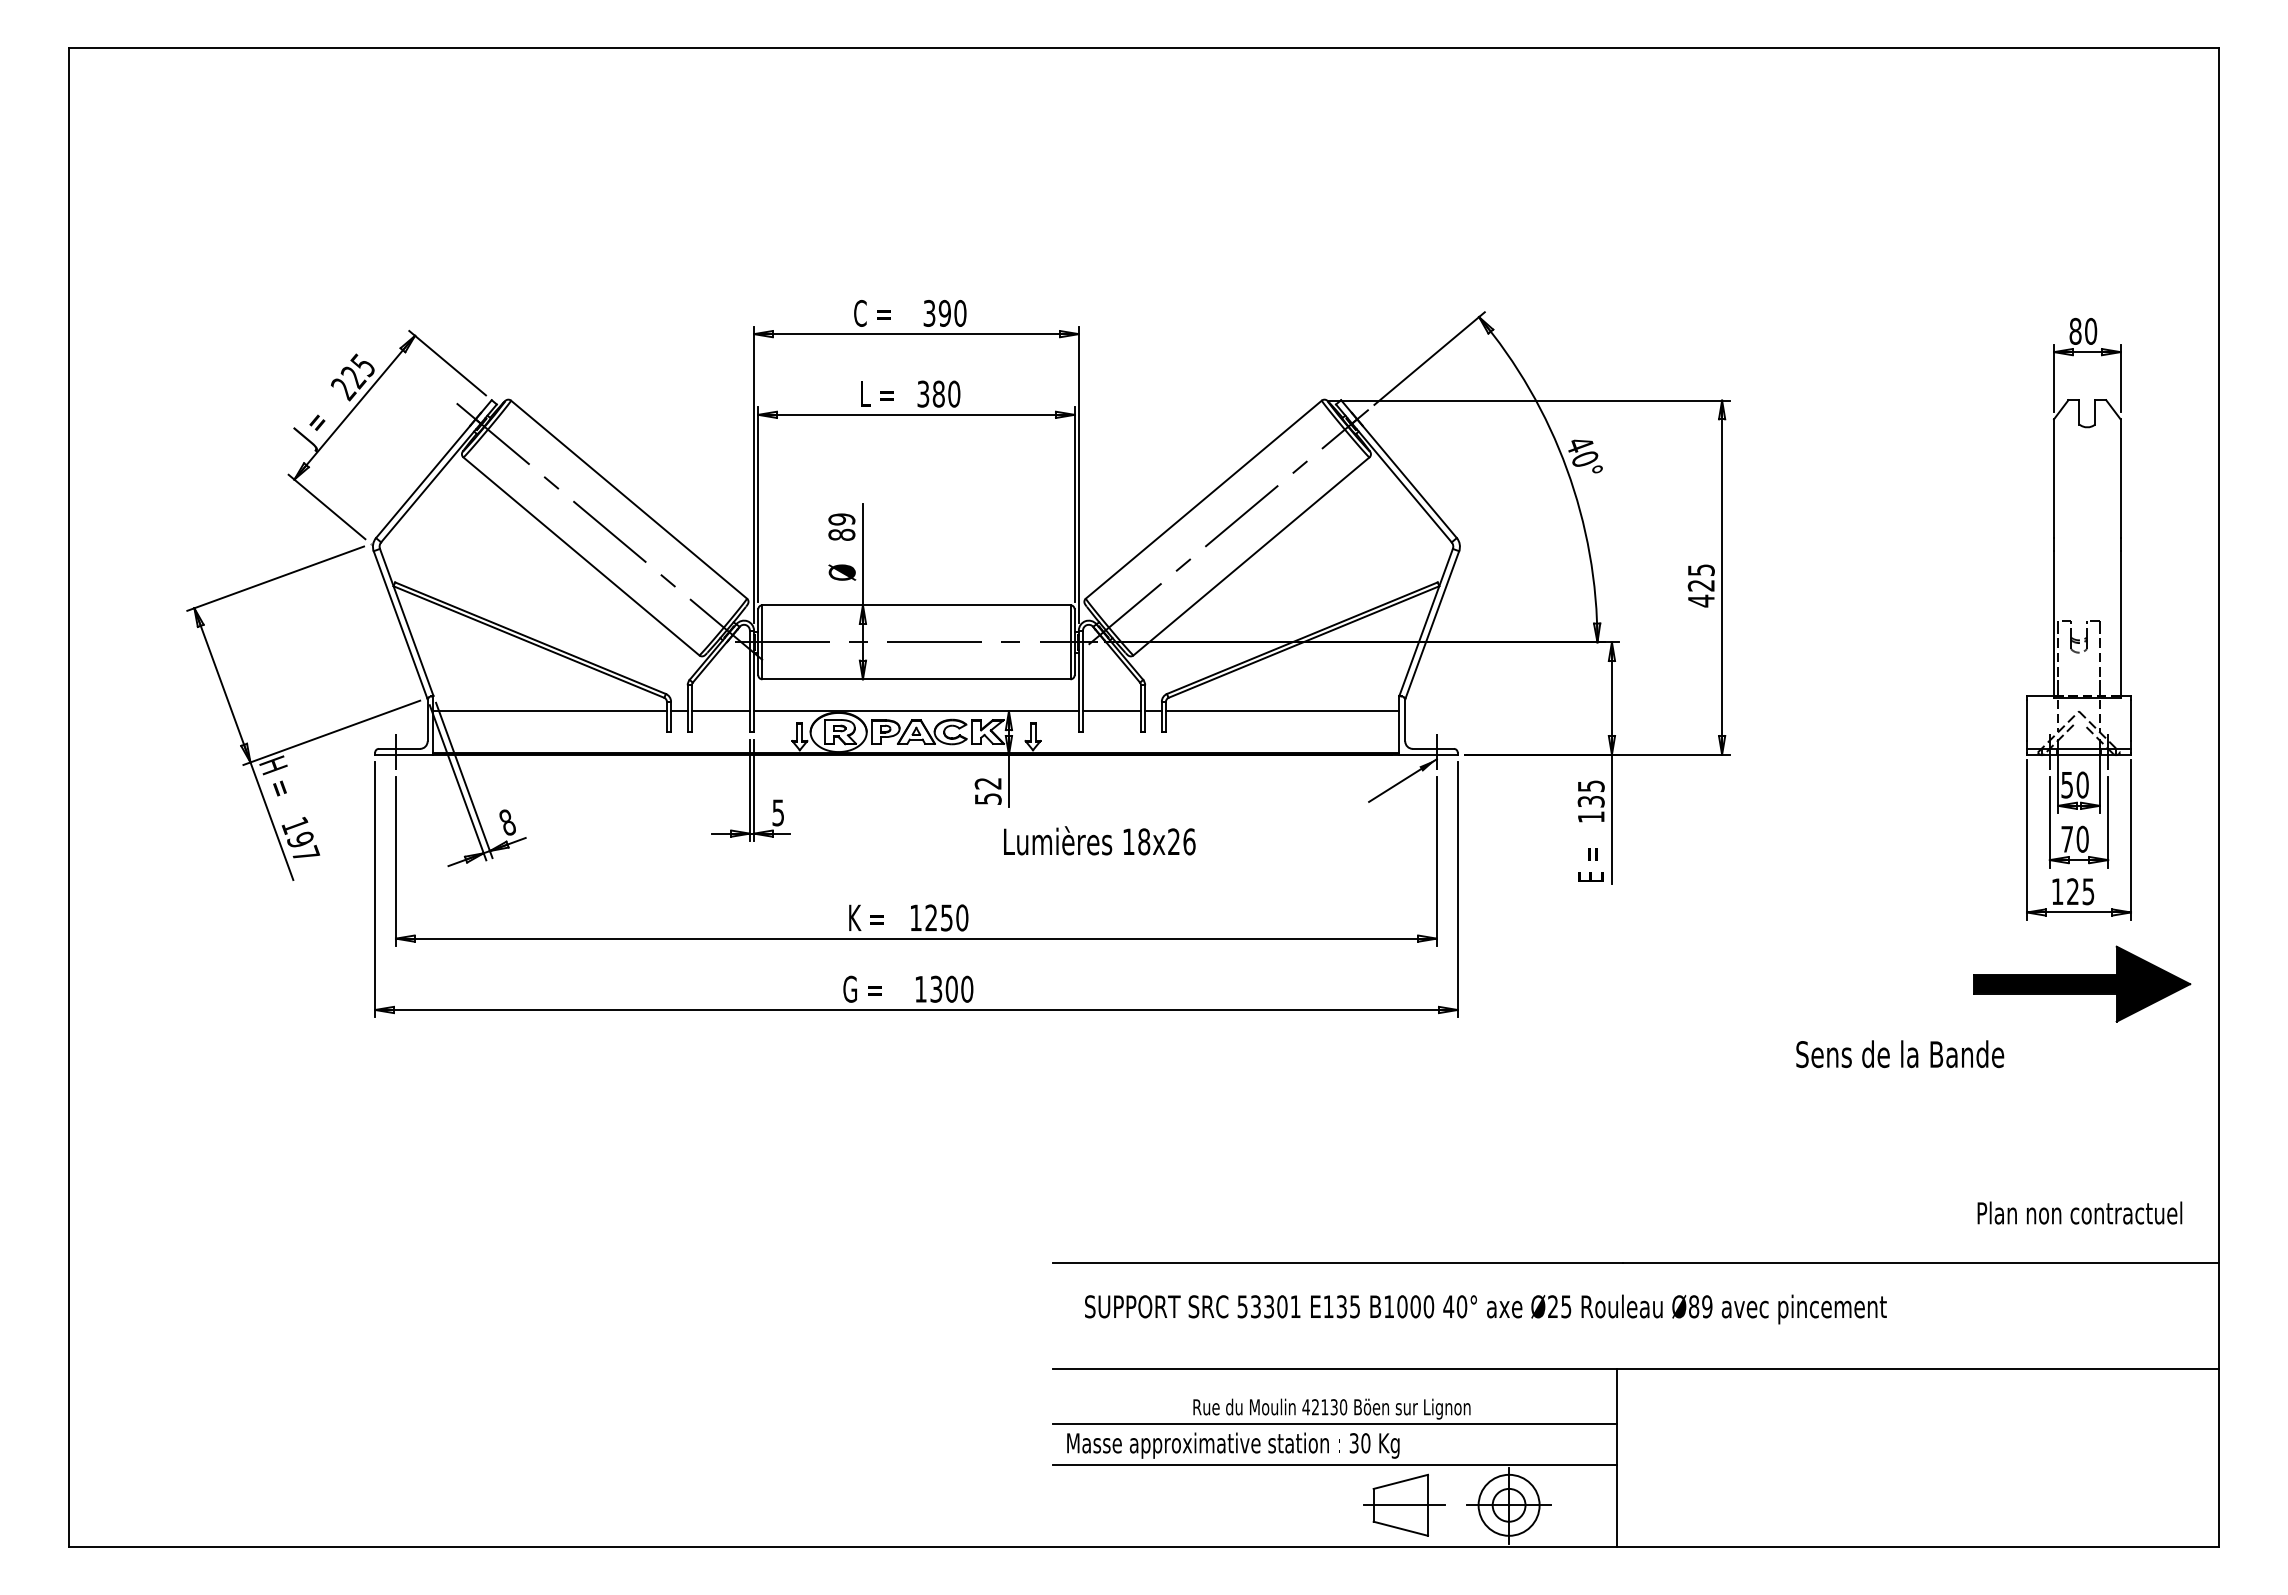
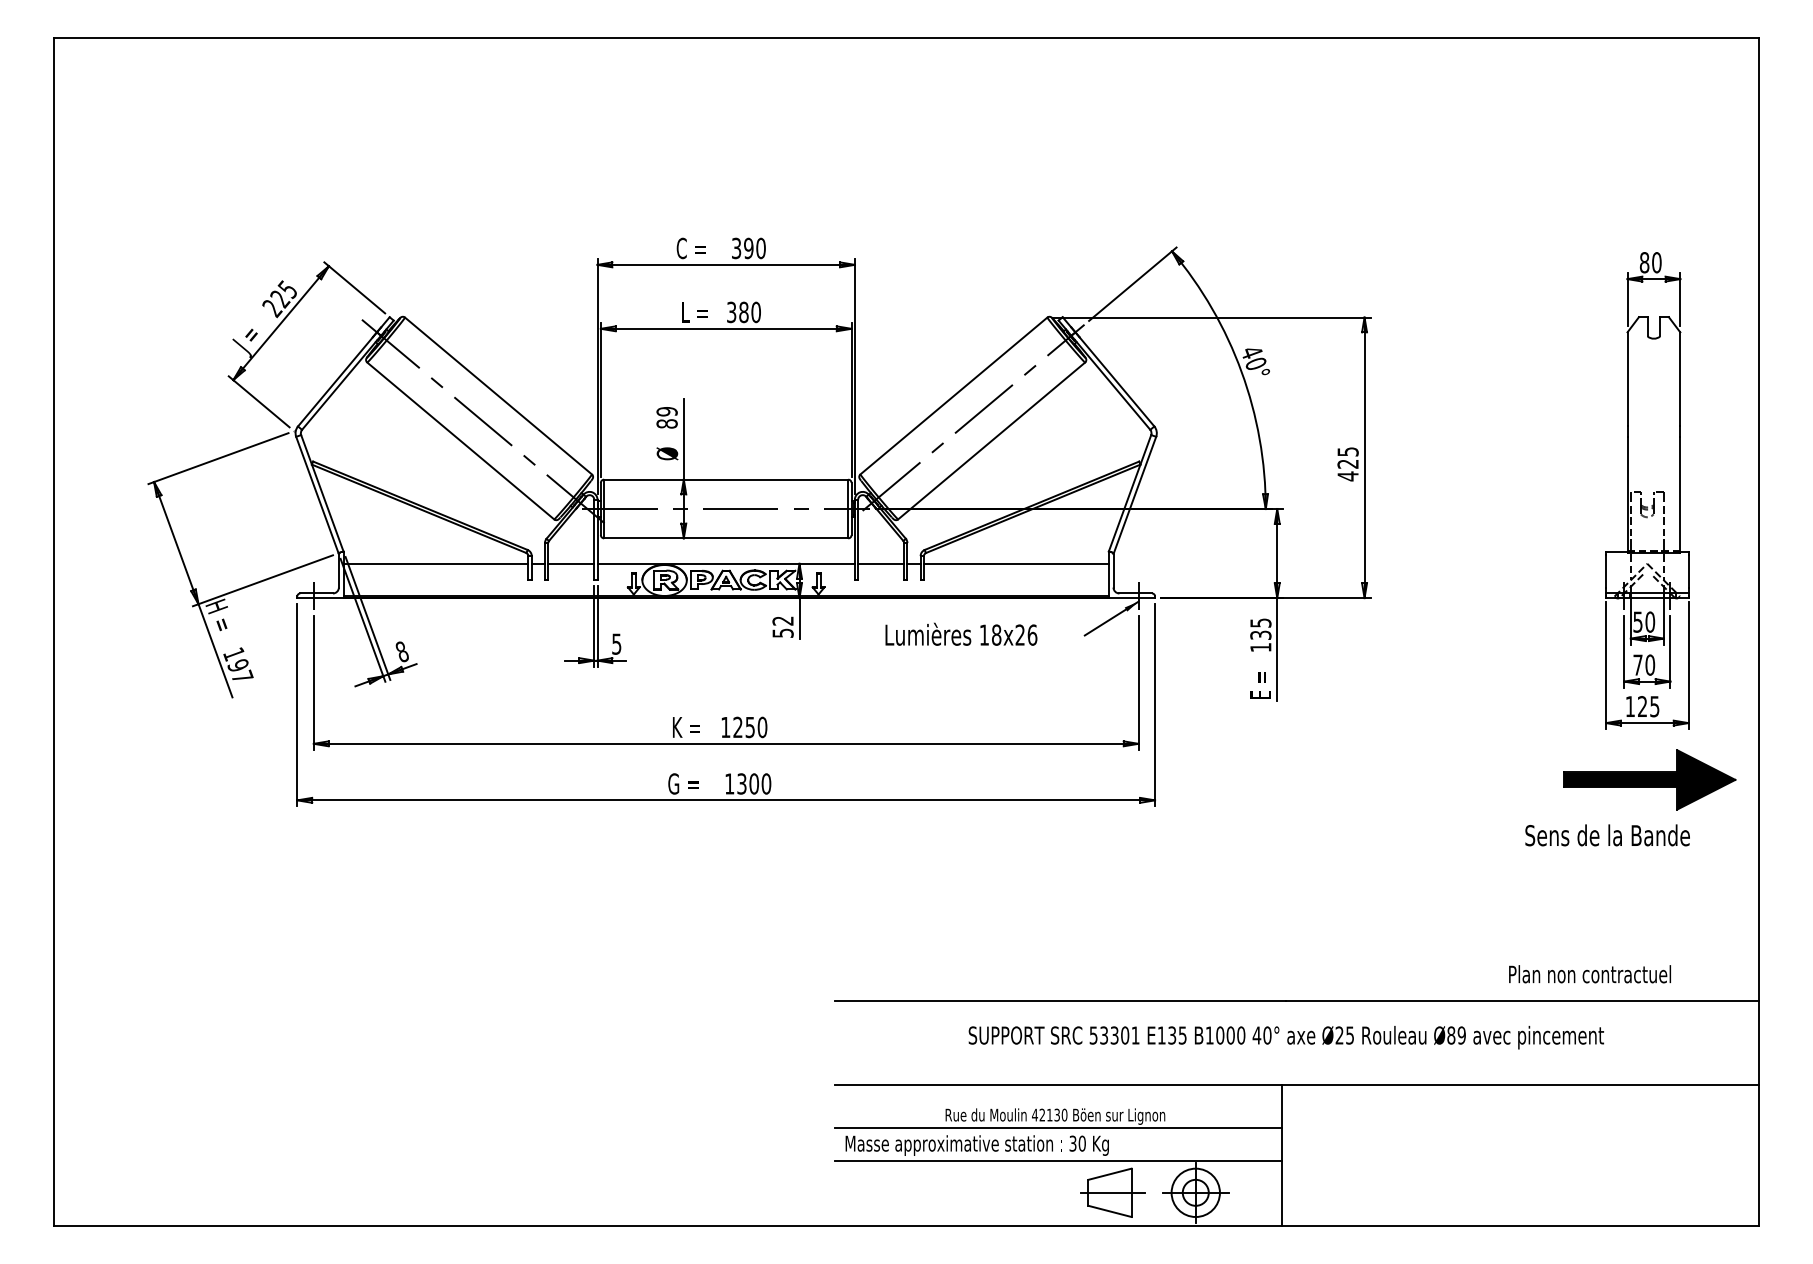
text: (1099, 839) -> (961, 633), moved
text: (1899, 1054) -> (1607, 835), moved
text: (2079, 1213) -> (1589, 974), moved
text: (1486, 1309) -> (1286, 1037), moved

